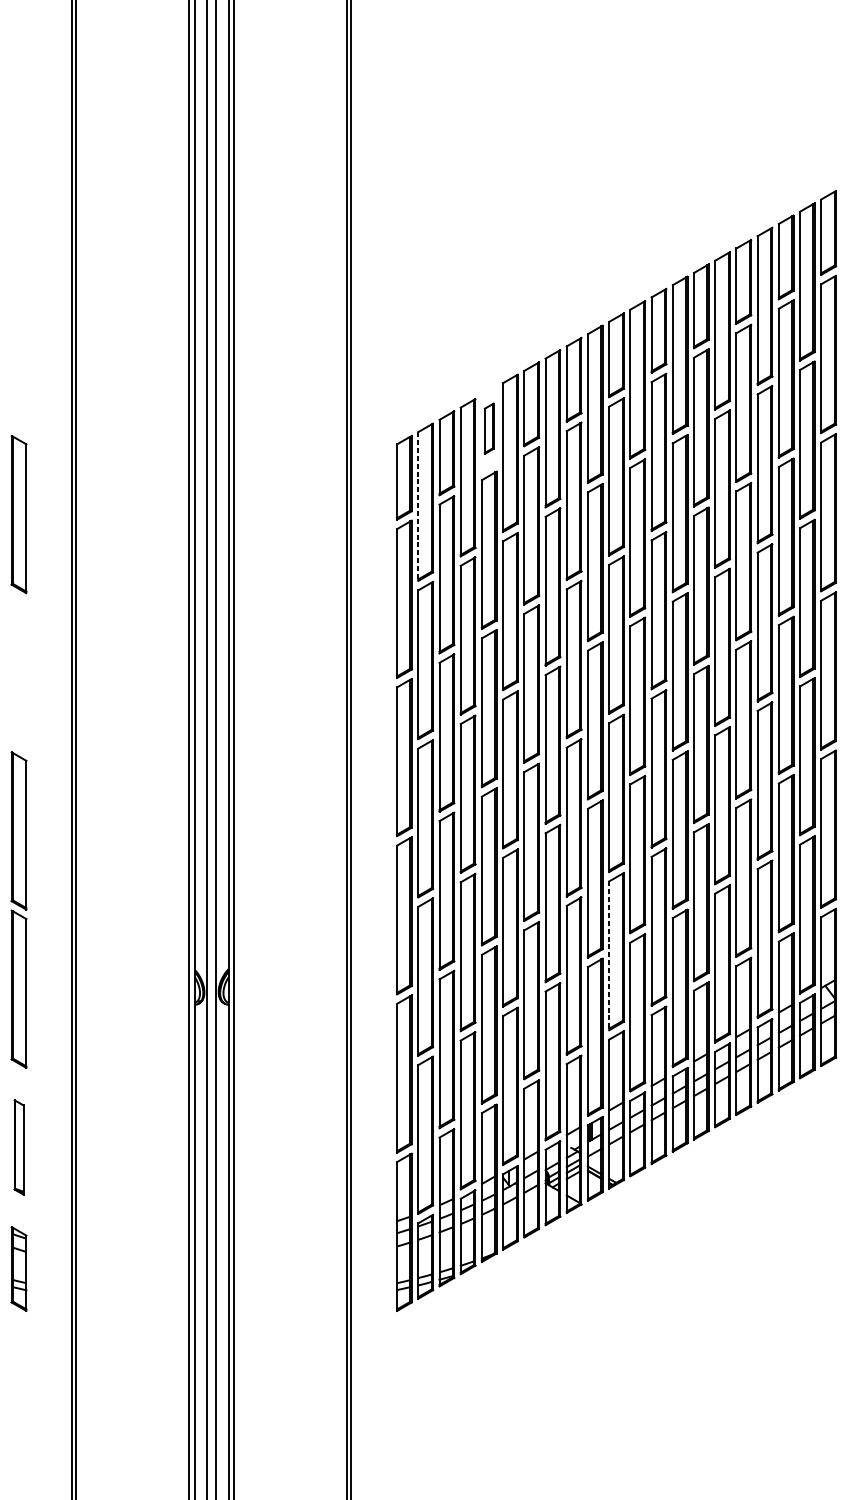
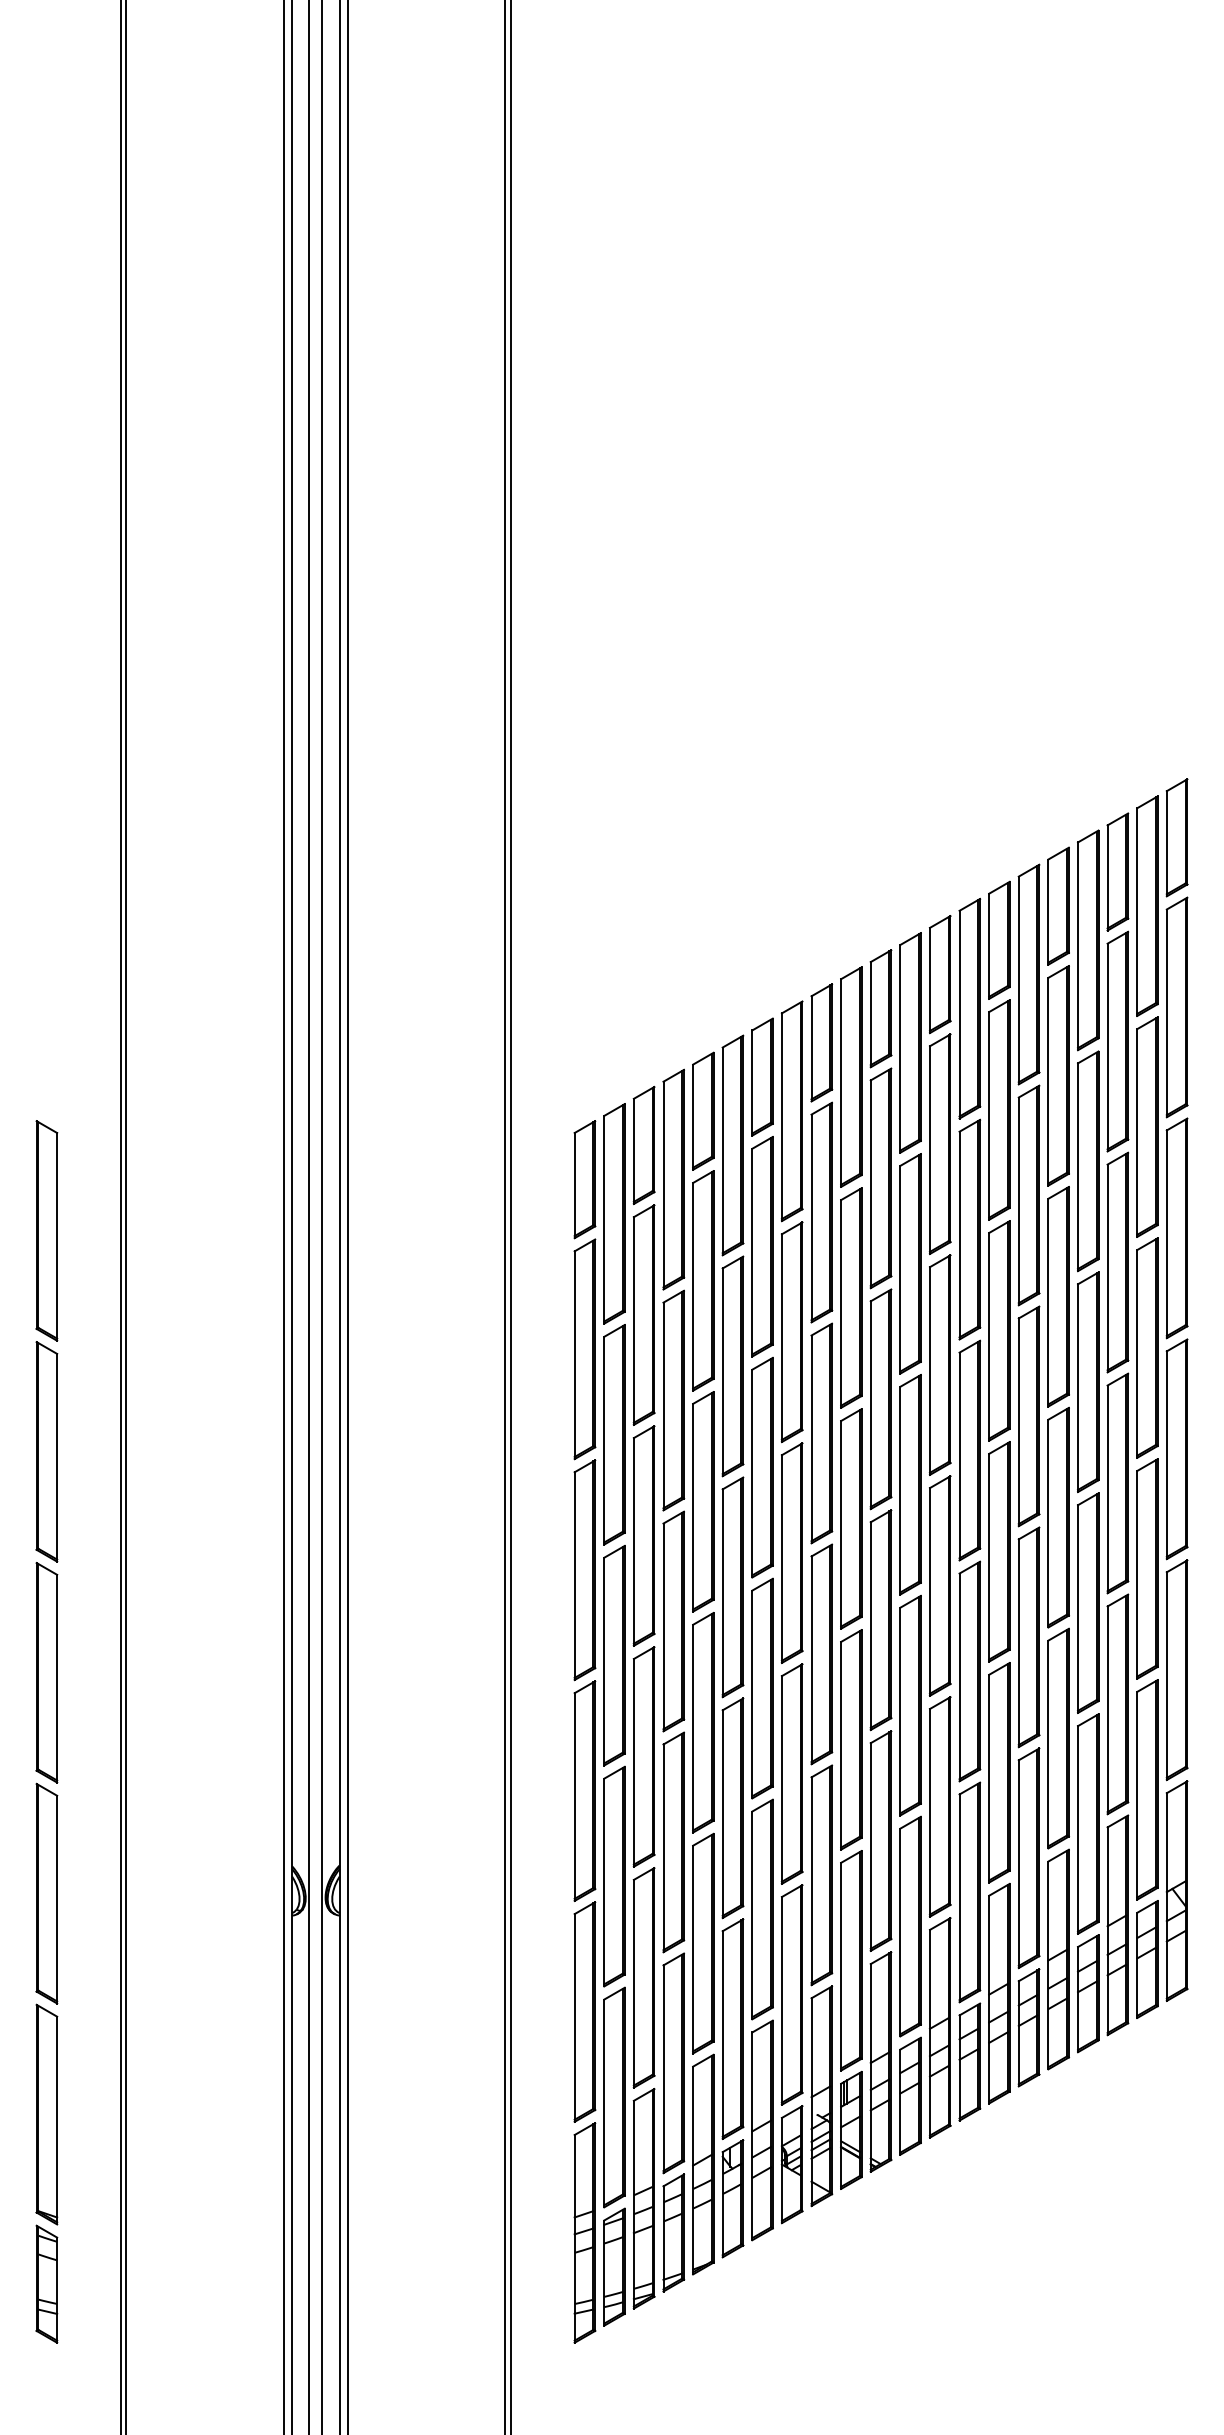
part: (489, 428) -> (703, 1110), size x1.67
line: (418, 506) -> (604, 1219), dashed -> solid
part: (18, 672) -> (46, 1451), added
line: (609, 956) -> (870, 1847), dashed -> solid
part: (18, 1147) -> (46, 2114), size x1.67

